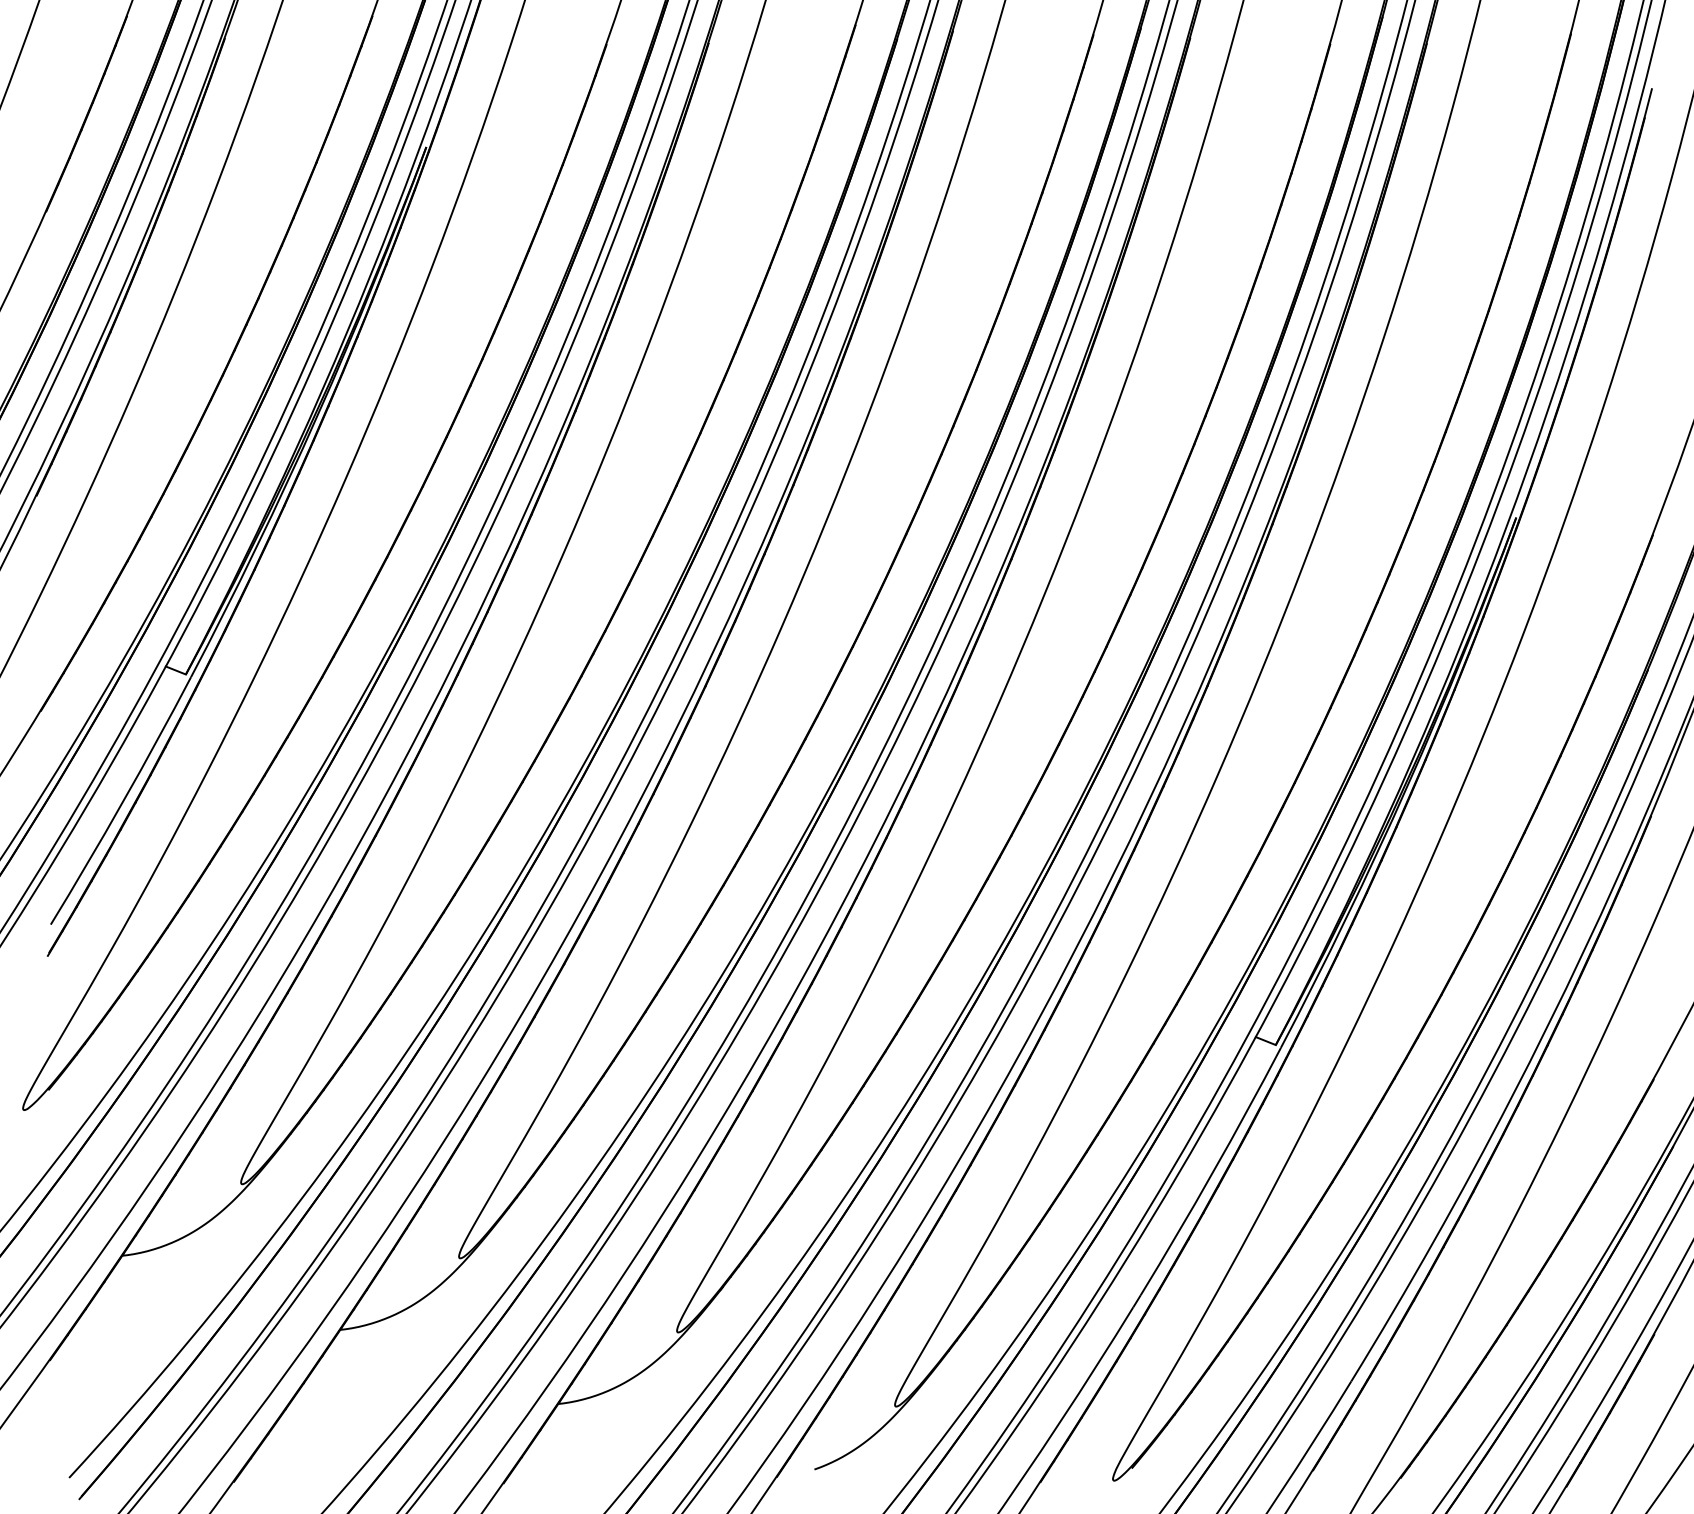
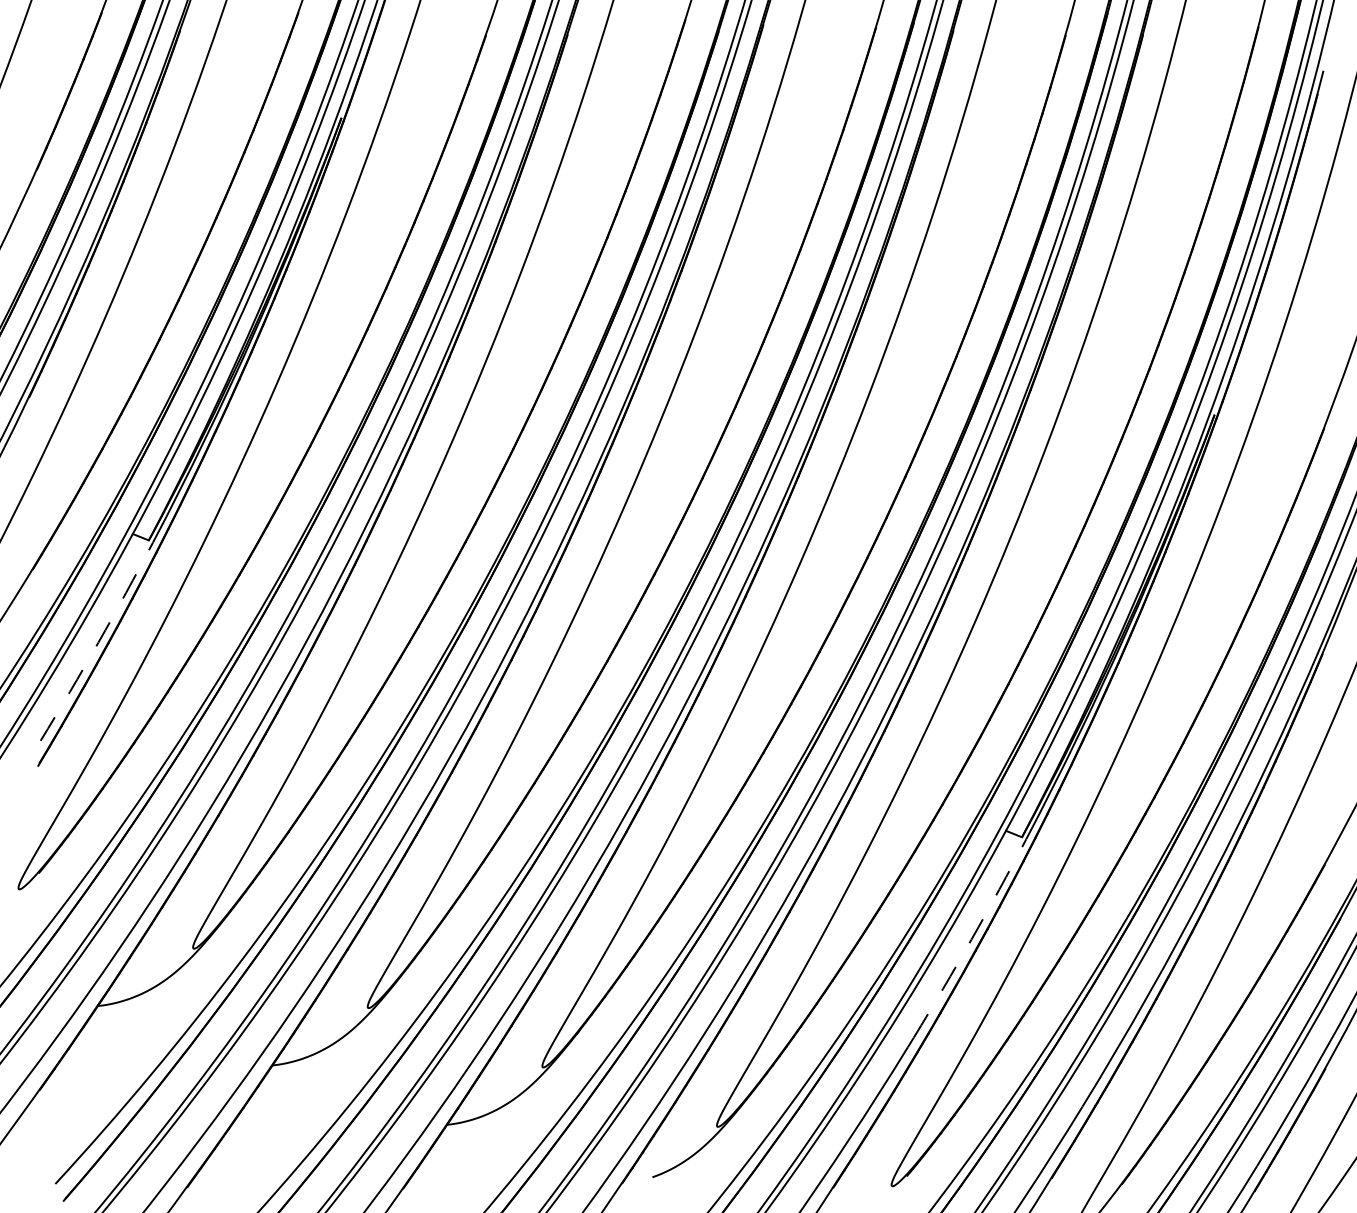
arc: (122, 802) -> (98, 642), solid -> dashed
arc: (1212, 1172) -> (971, 939), solid -> dashed

